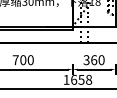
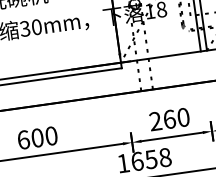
text: (15, 60) -> (23, 140), 700 -> 600
text: (86, 60) -> (155, 122), 360 -> 260

